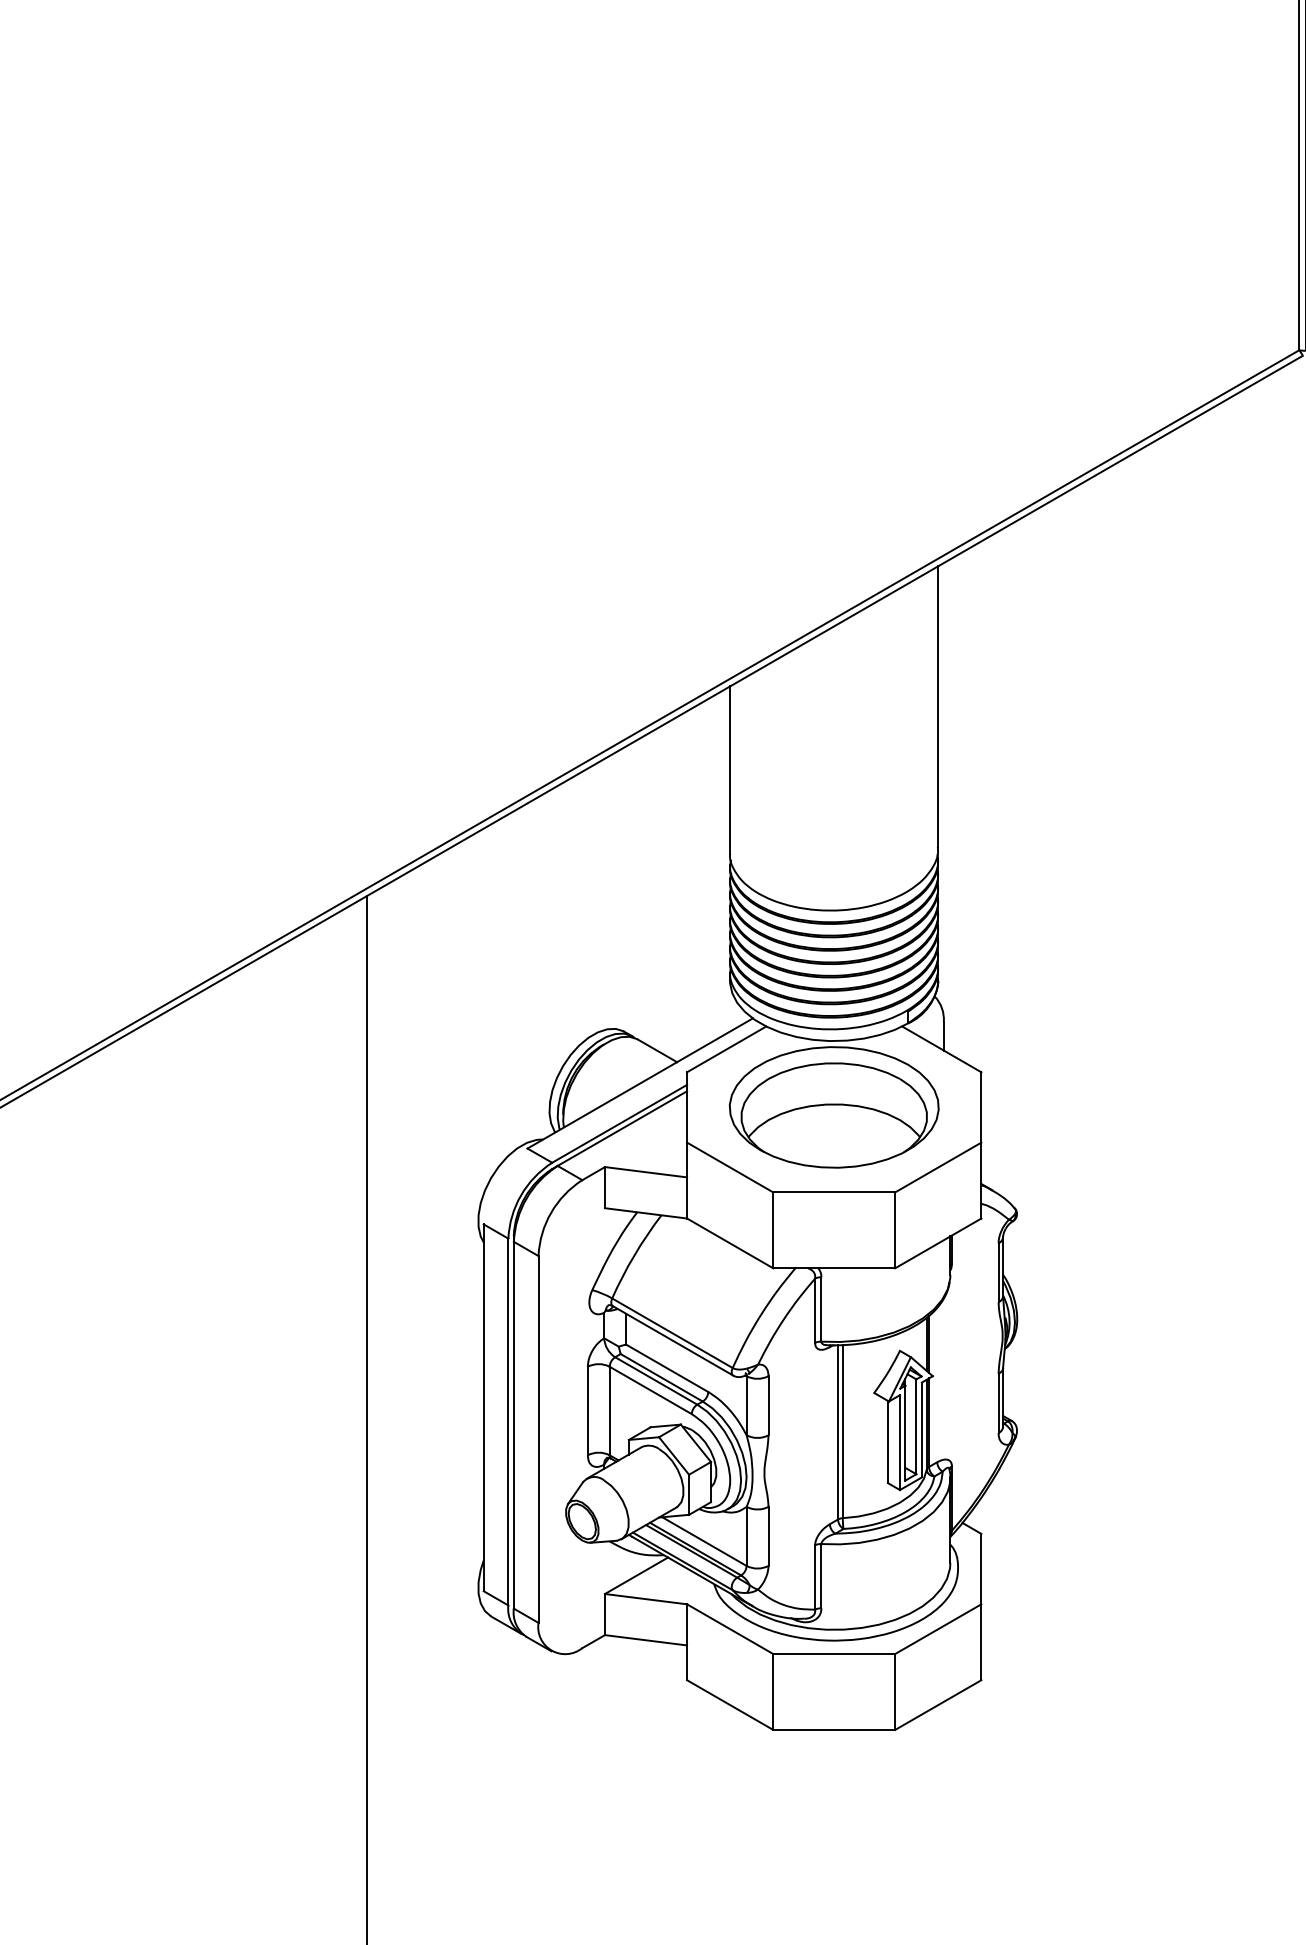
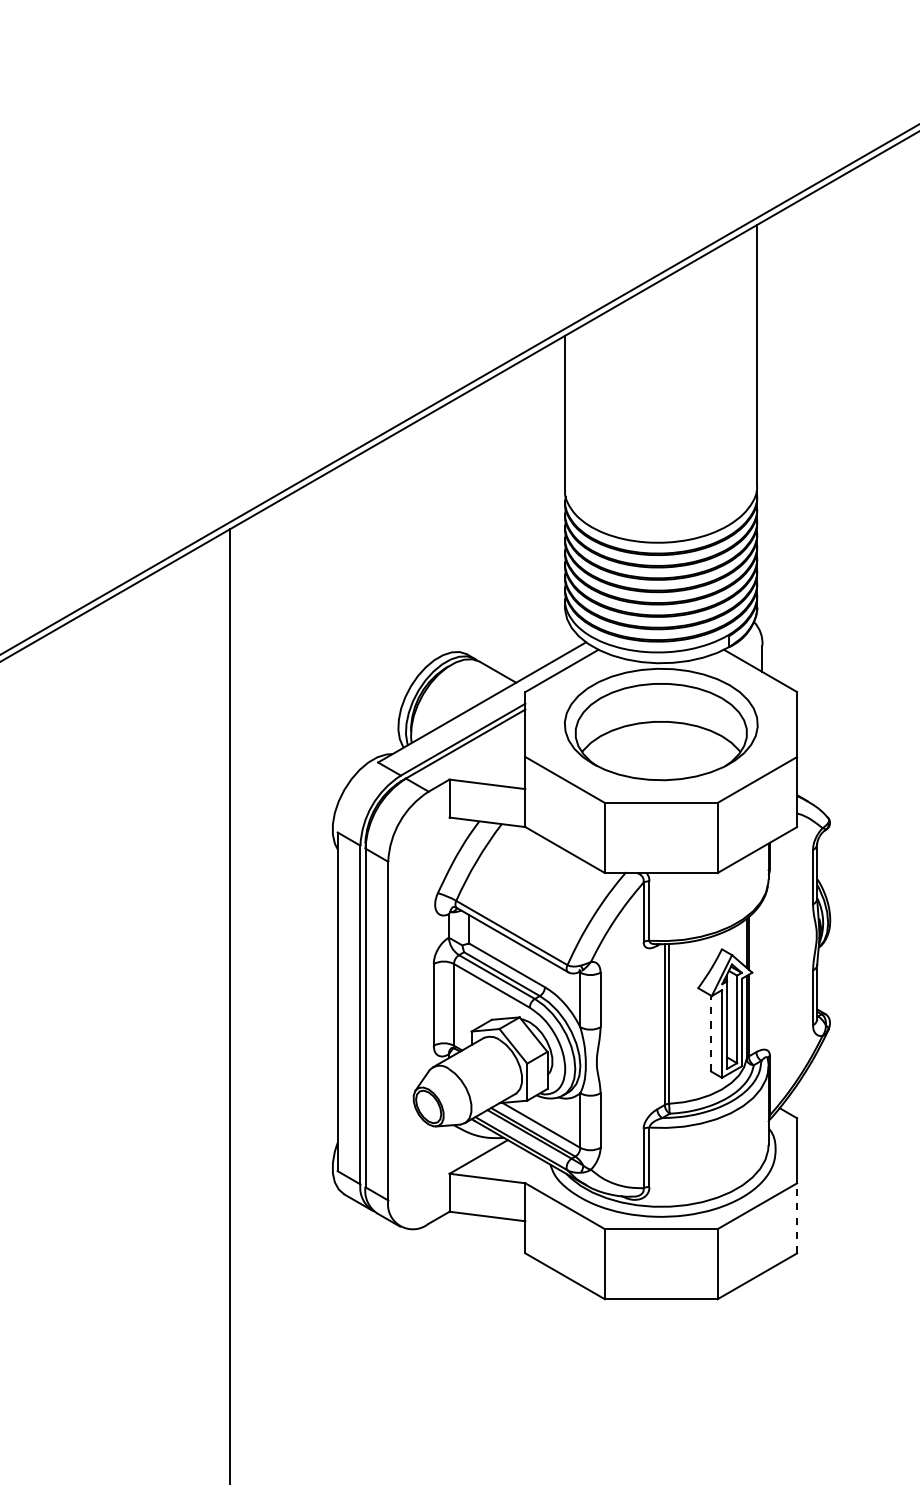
line: (888, 1441) -> (711, 1032), solid -> dashed
line: (981, 1642) -> (797, 1218), solid -> dashed

